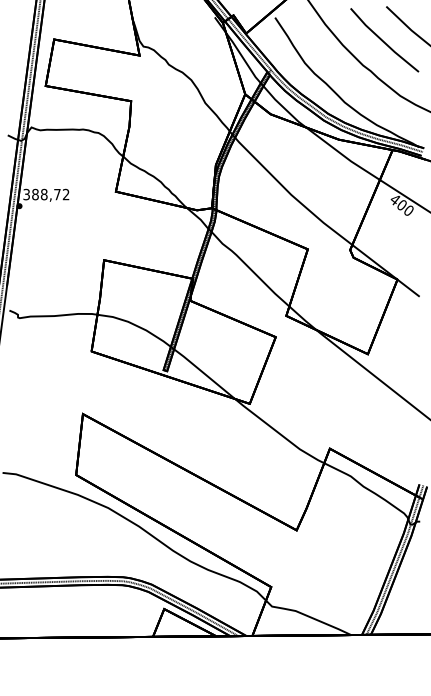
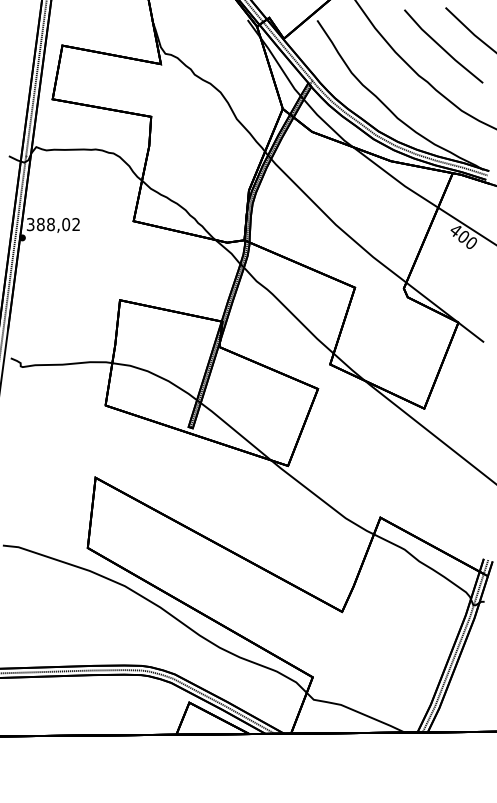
text: (57, 194) -> (66, 224), 388,72 -> 388,02

